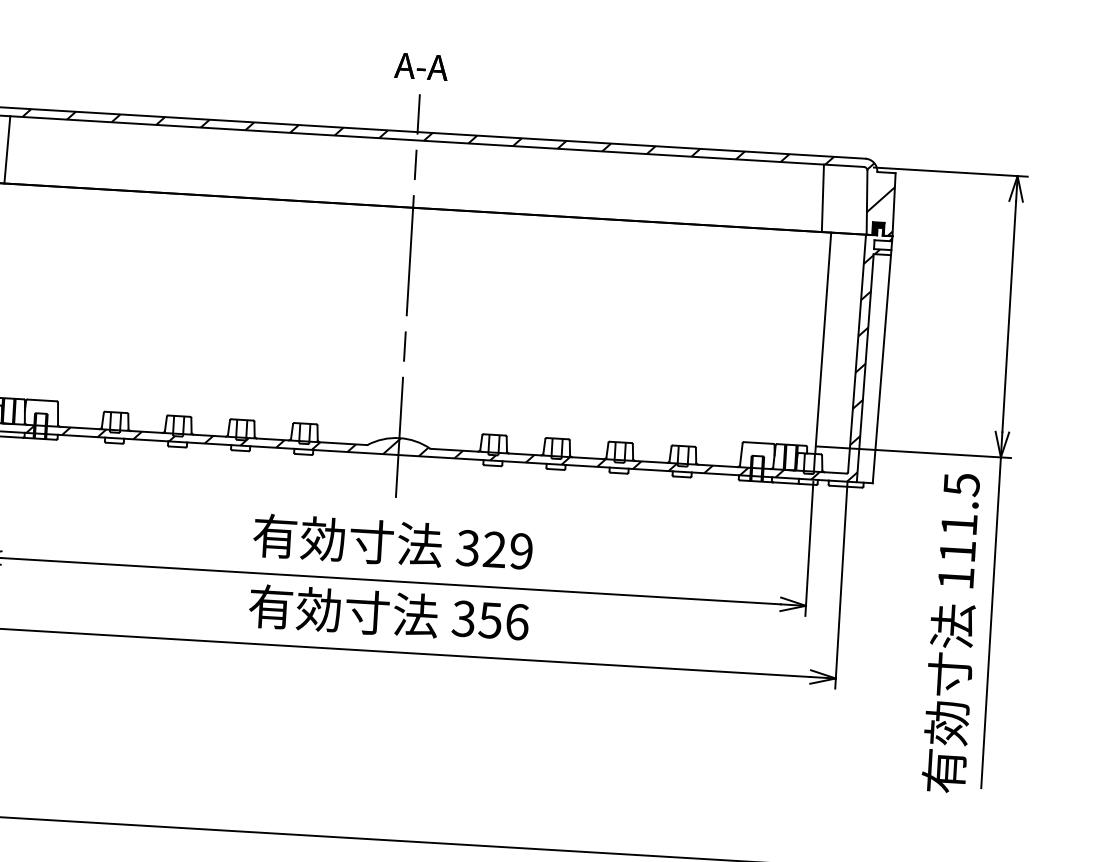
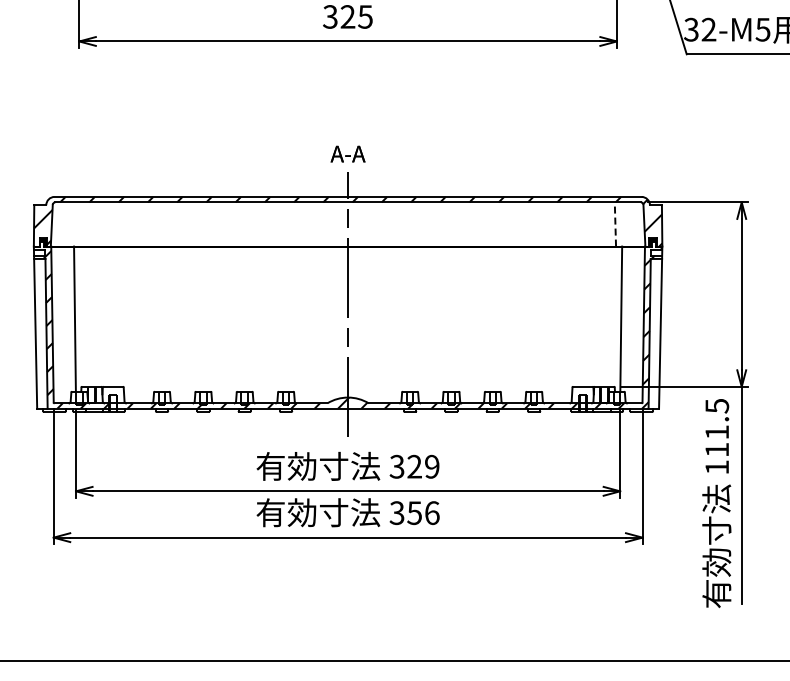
line: (6, 149) -> (80, 224), removed
line: (823, 198) -> (615, 224), solid -> dashed

